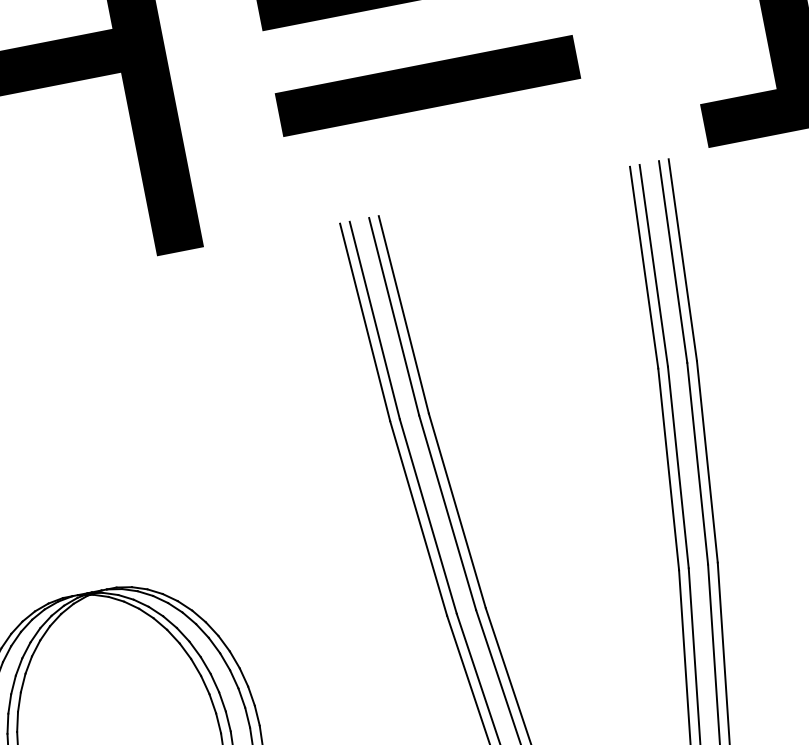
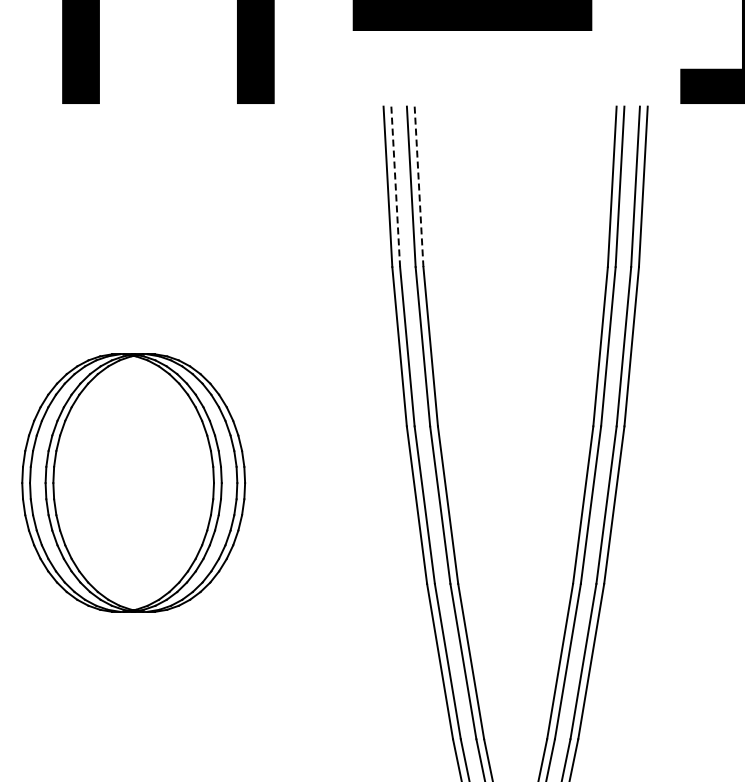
line: (404, 315) -> (419, 187), solid -> dashed
line: (374, 321) -> (395, 187), solid -> dashed

